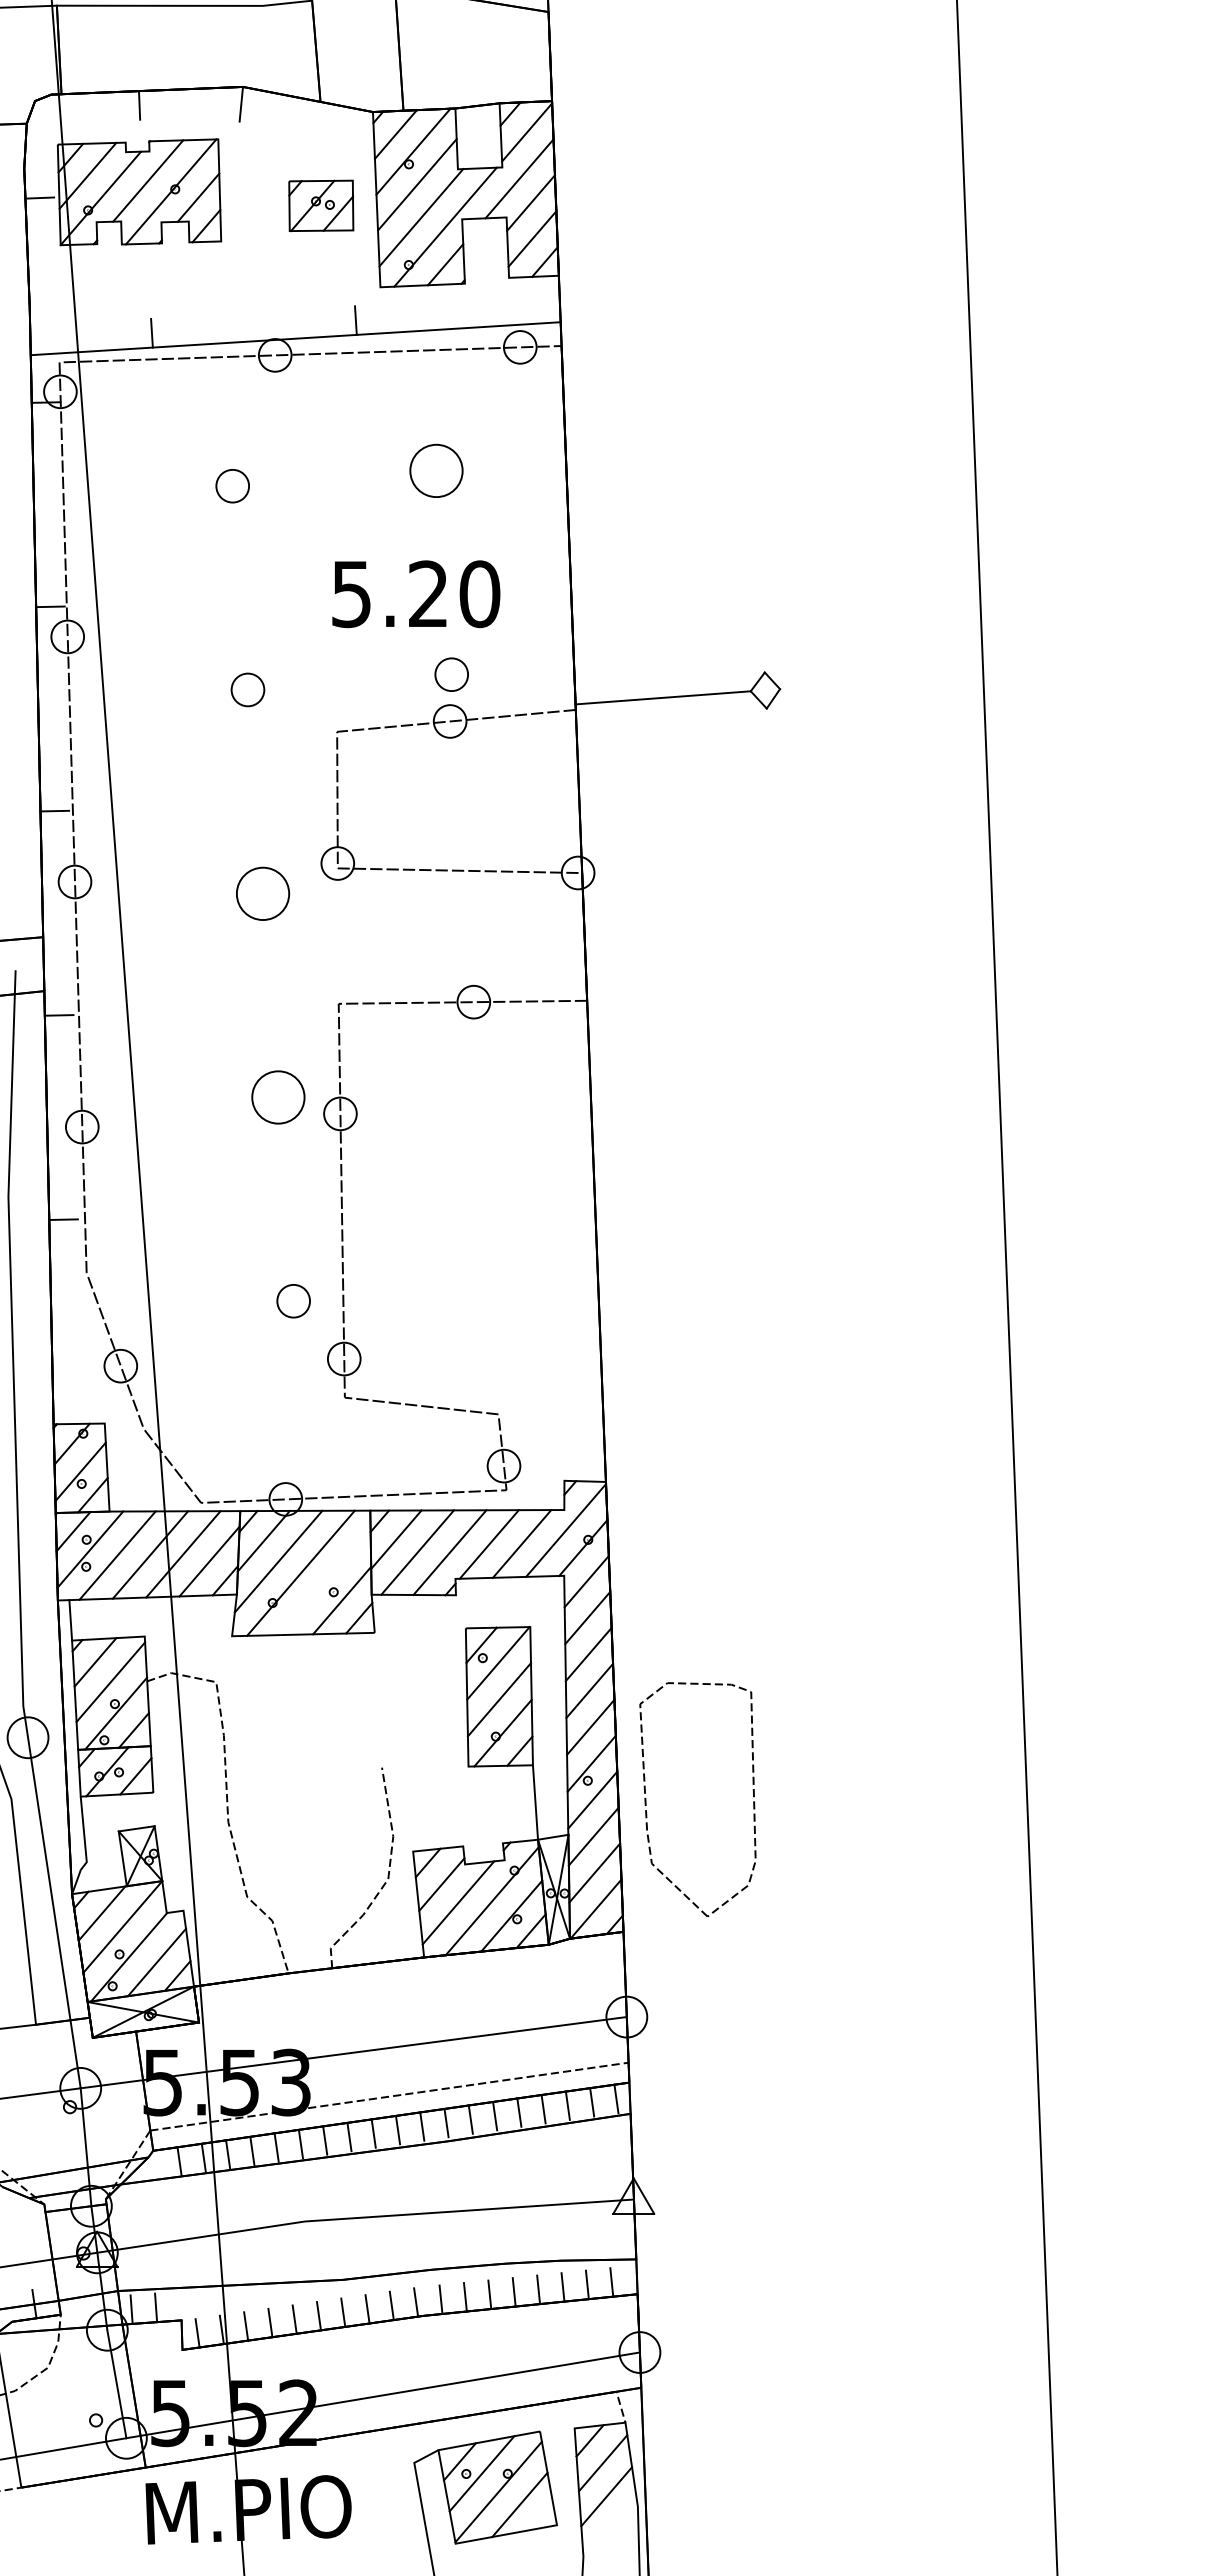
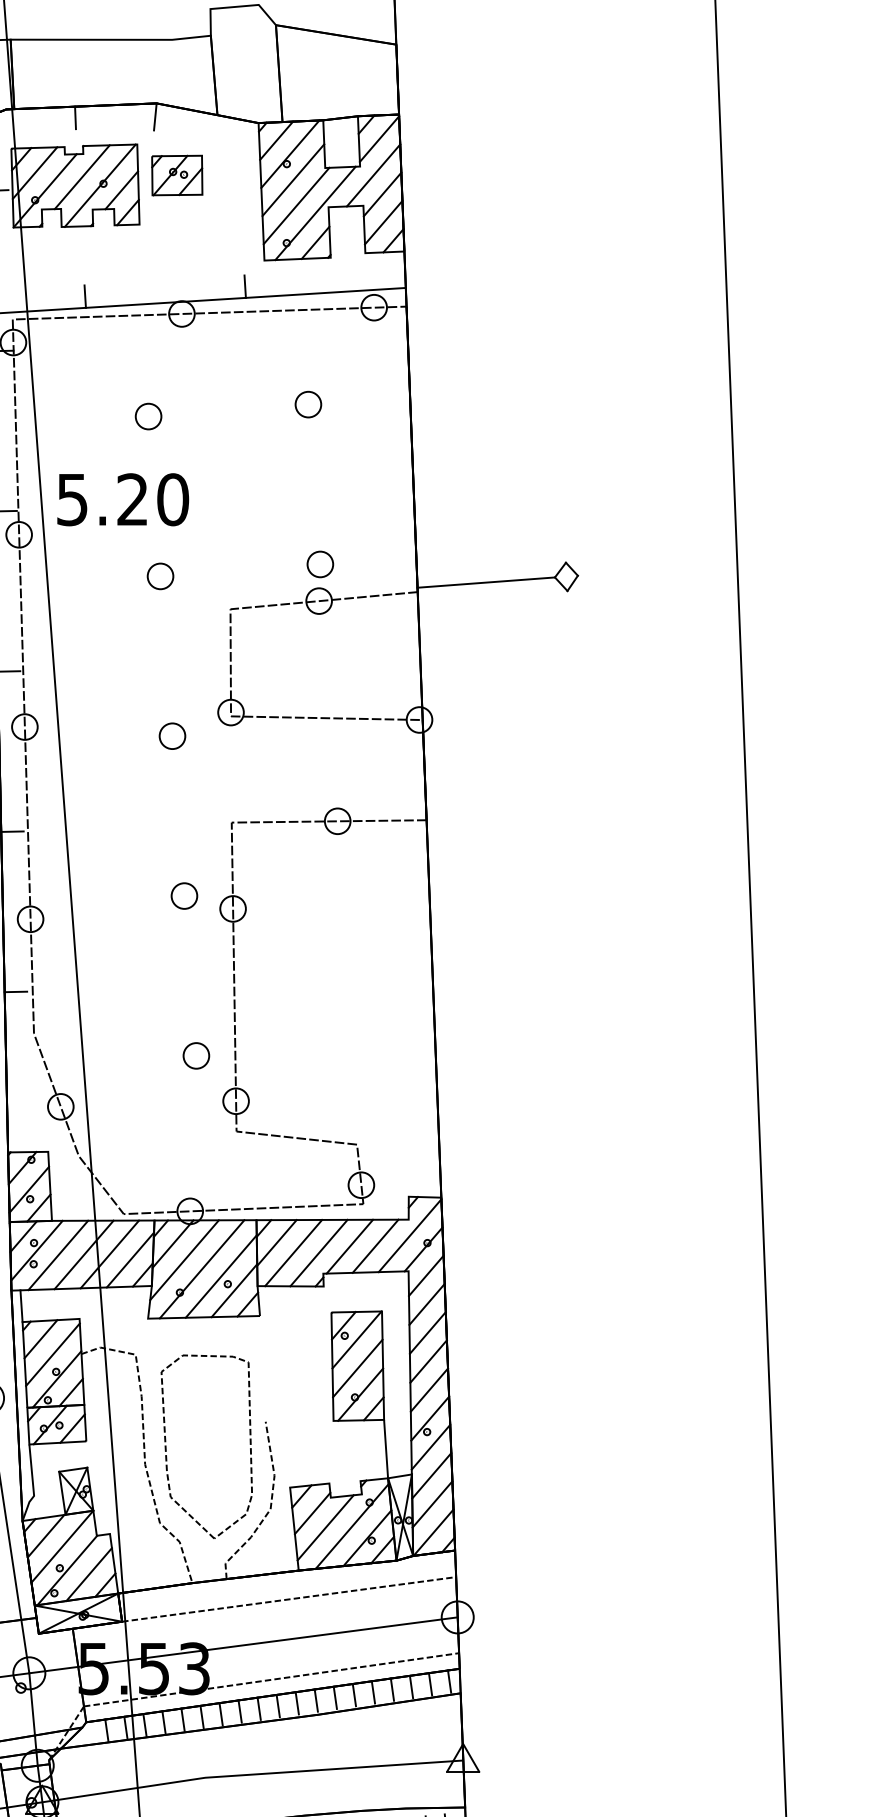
part: (321, 205) -> (177, 175), moved
part: (436, 470) -> (308, 404), size x0.62
text: (416, 594) -> (123, 499), moved
part: (263, 893) -> (172, 736), size x0.62
part: (278, 1097) -> (184, 896), size x0.62
line: (325, 1582) -> (221, 1276), added
part: (646, 1799) -> (166, 1446), moved
line: (411, 1993) -> (288, 1598), added

